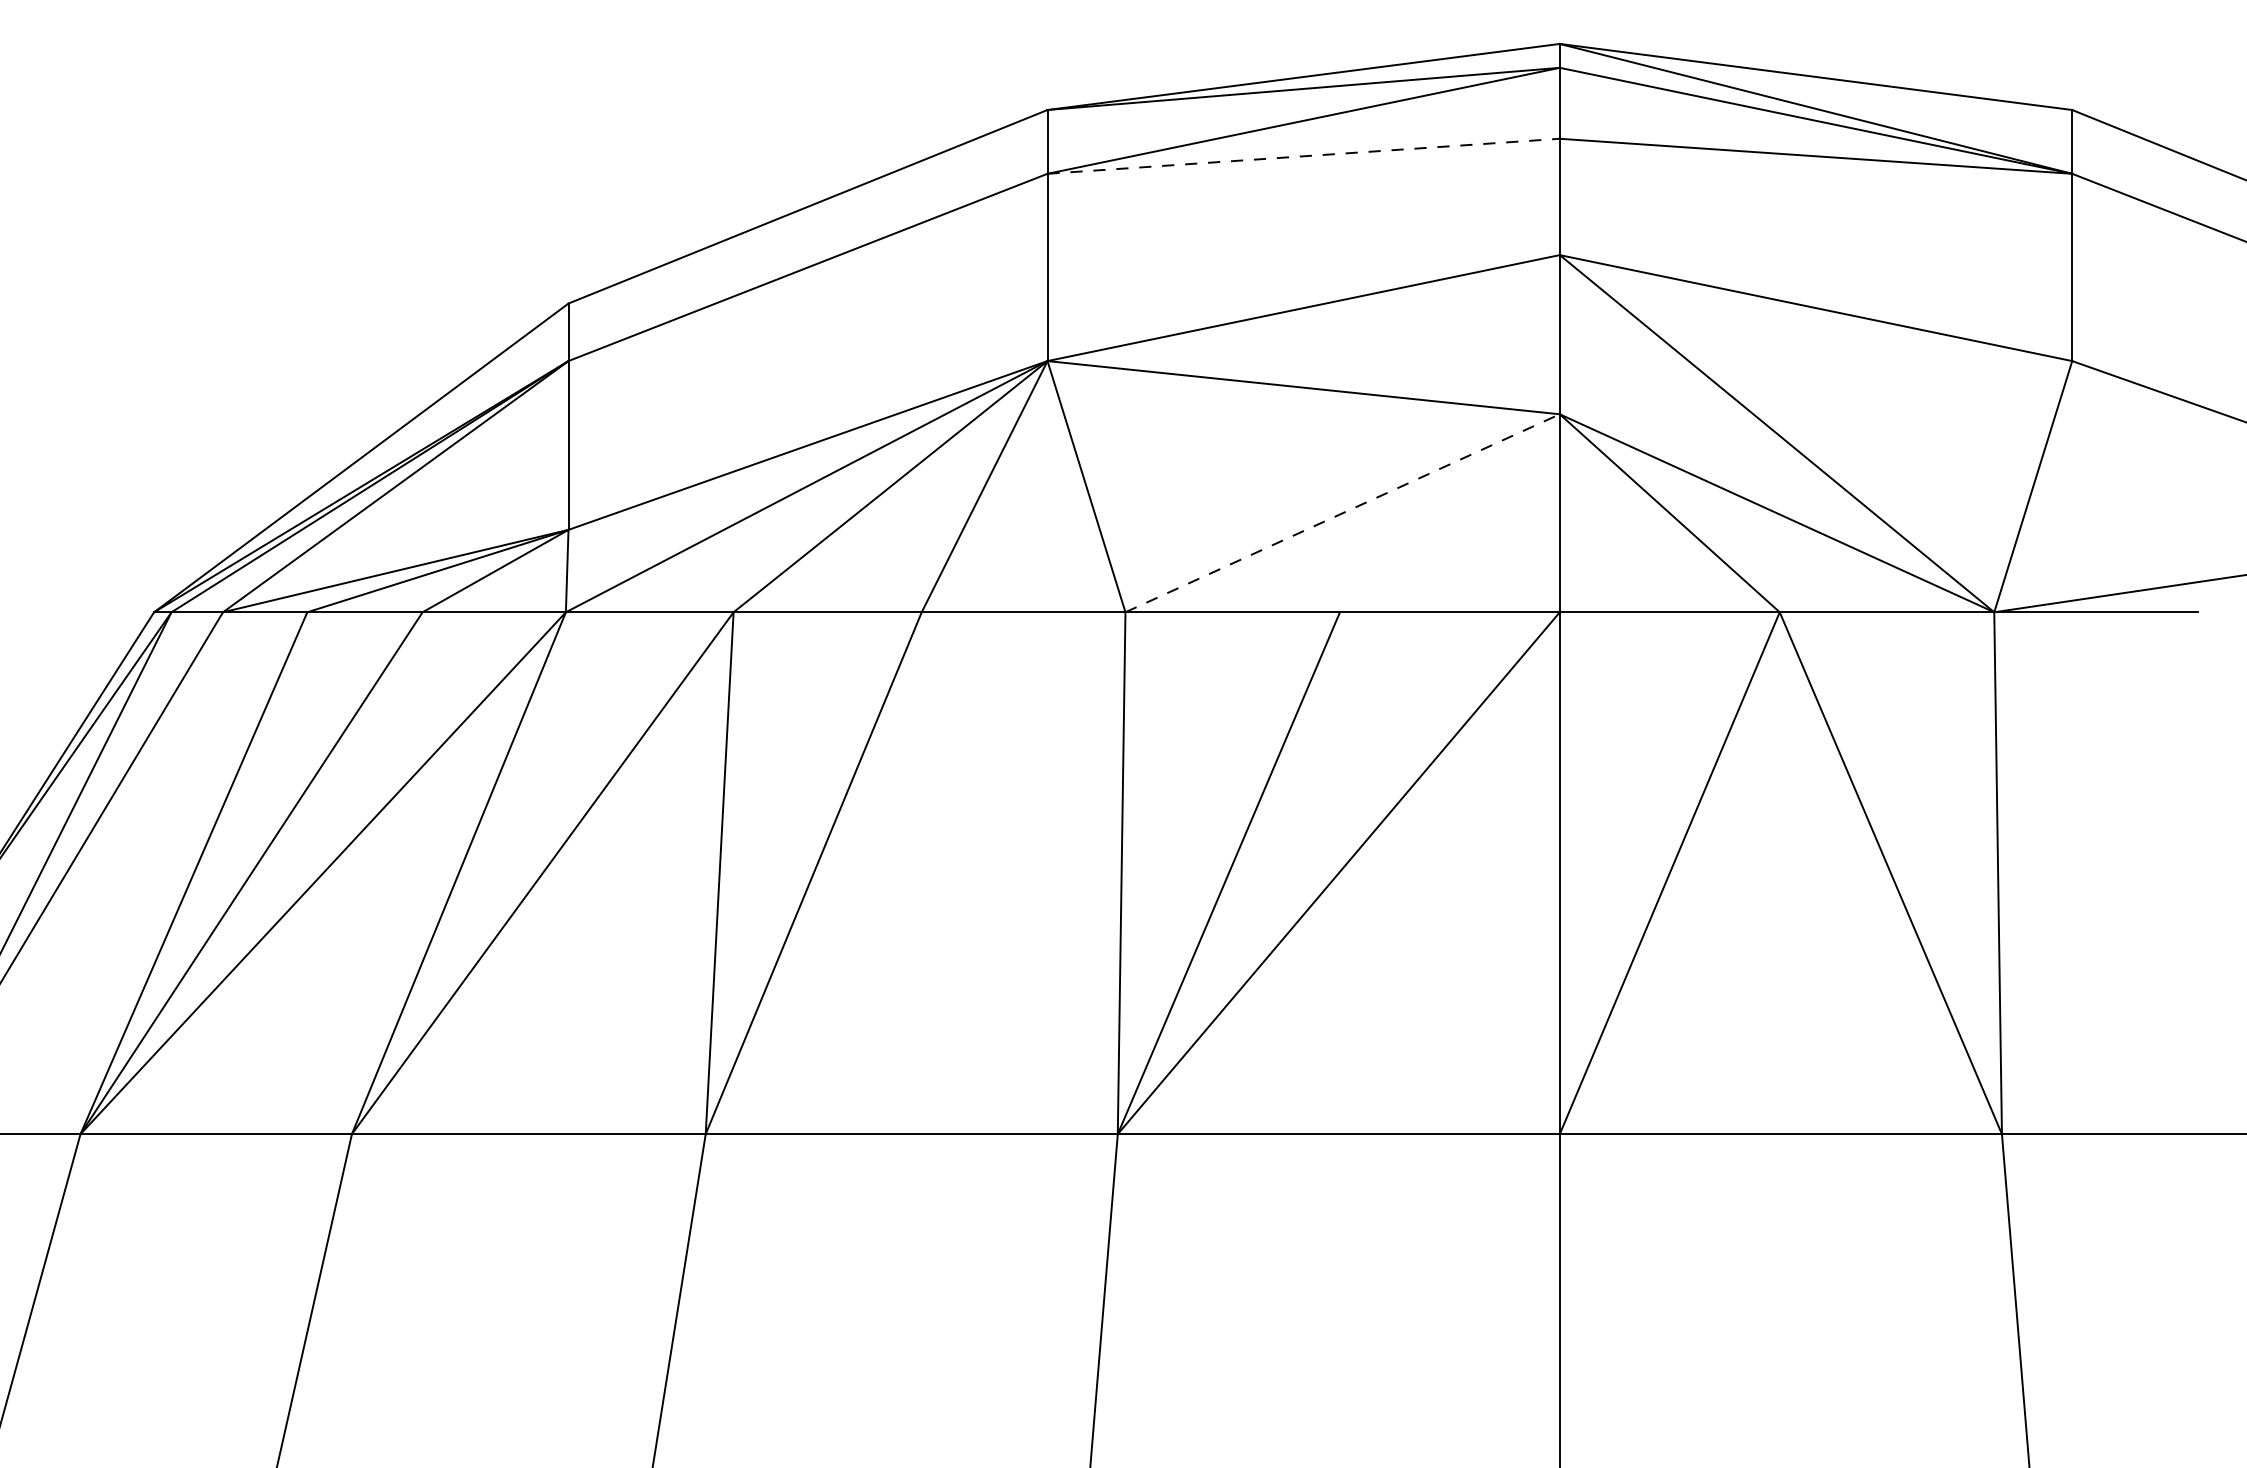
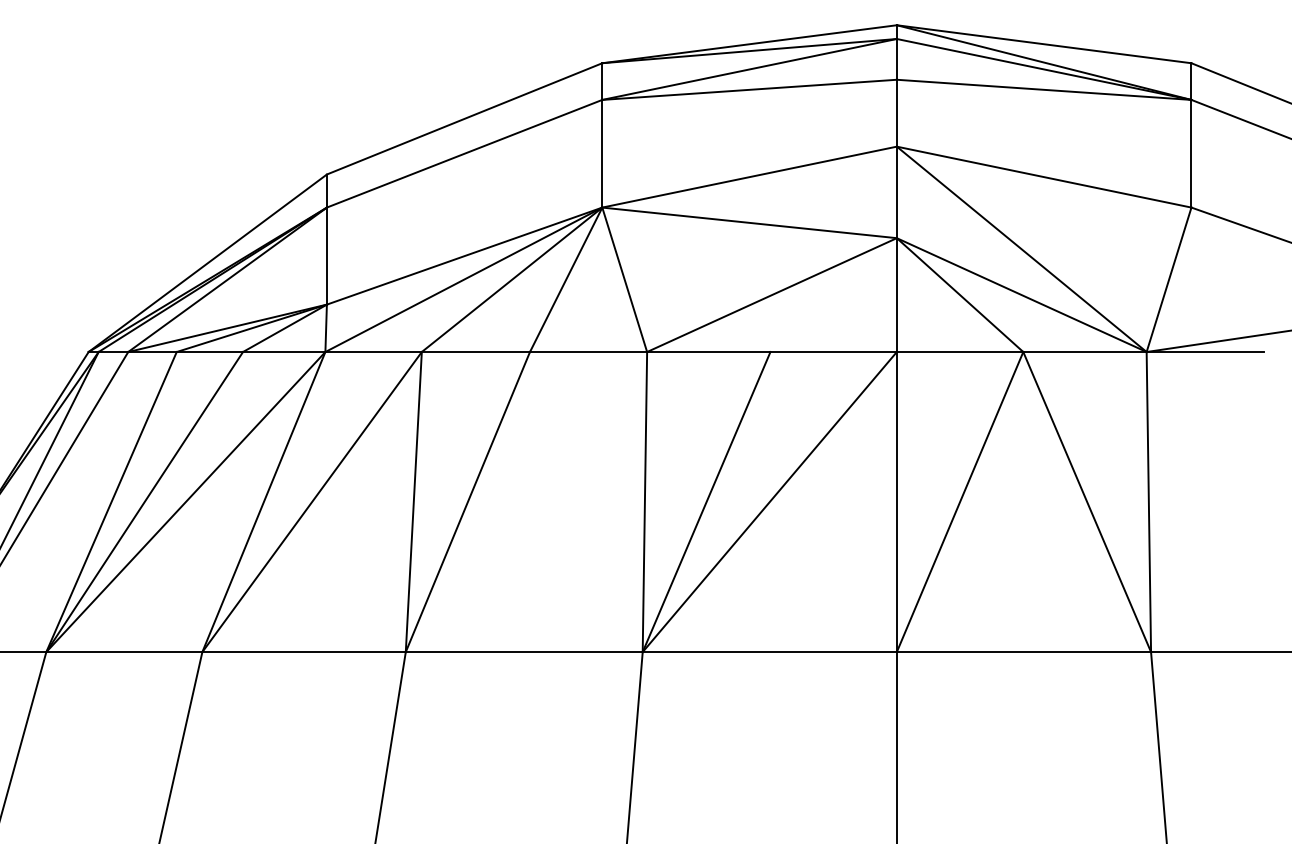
line: (1303, 155) -> (749, 89), dashed -> solid
line: (1343, 512) -> (772, 294), dashed -> solid

